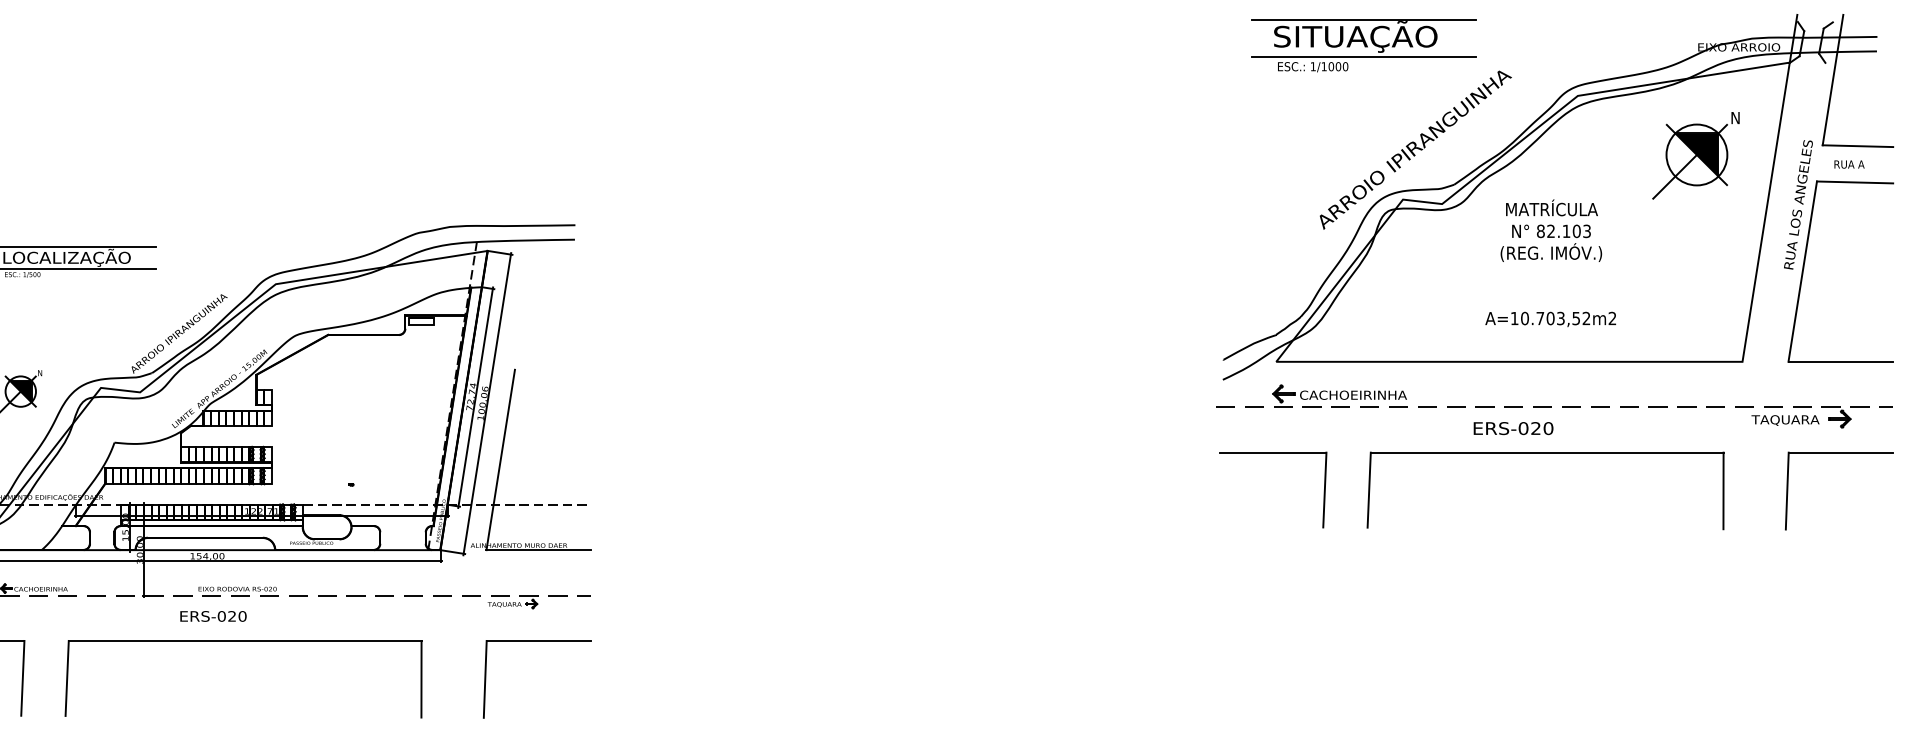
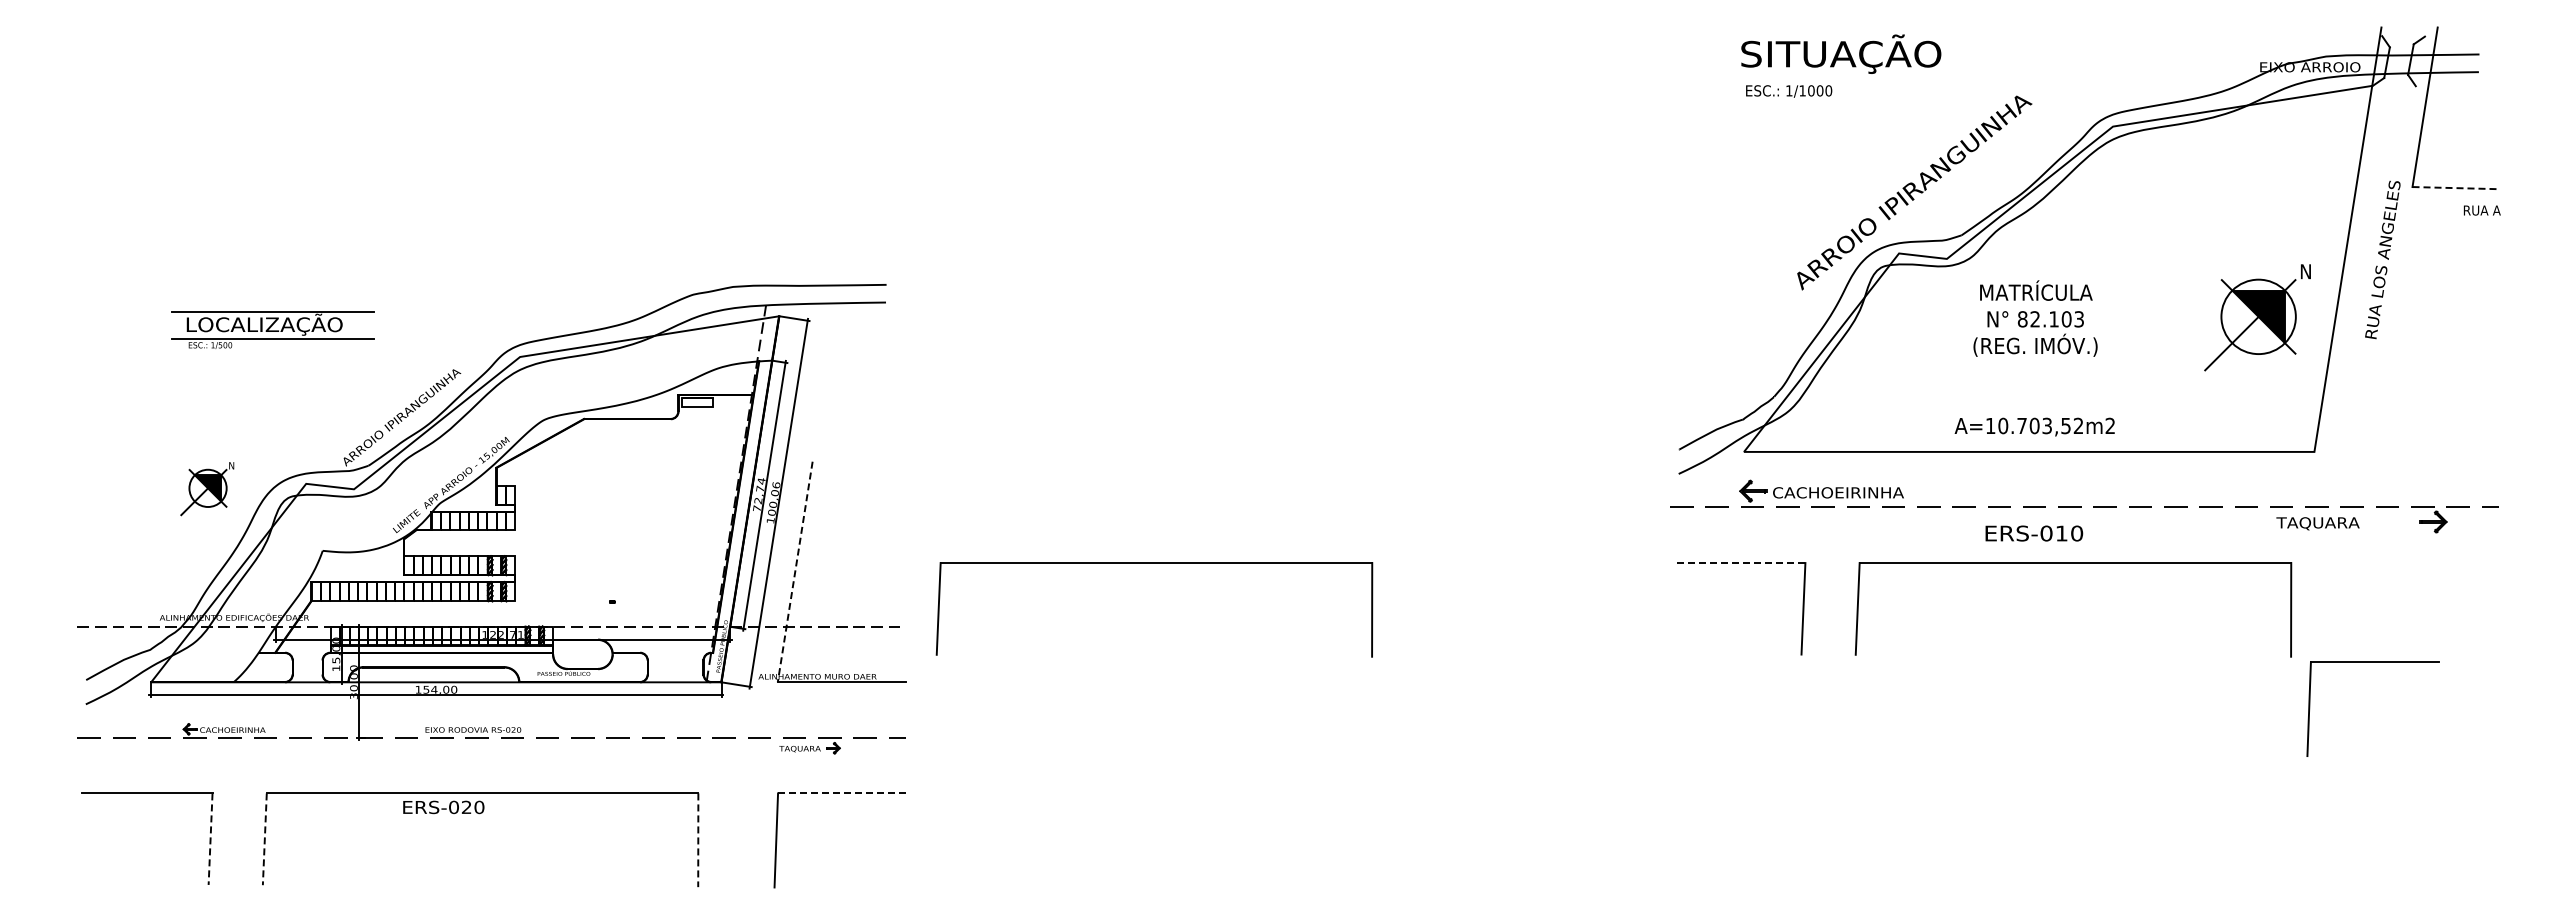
line: (1364, 19) -> (1851, 33), removed
line: (1364, 57) -> (1851, 79), removed
line: (1858, 146) -> (2456, 188), solid -> dashed
part: (1695, 155) -> (2257, 317), moved
text: (1848, 164) -> (2481, 210), moved
text: (1550, 263) -> (2034, 358), moved
part: (1804, 265) -> (2390, 334), removed
text: (1785, 420) -> (2317, 523), moved
text: (1535, 428) -> (2061, 533), ERS-020 -> ERS-010
part: (794, 453) -> (1154, 563), added
line: (1272, 453) -> (1739, 563), solid -> dashed
part: (1839, 453) -> (2372, 662), moved
line: (500, 460) -> (795, 572), solid -> dashed
text: (213, 616) -> (443, 807), moved
line: (538, 641) -> (841, 793), solid -> dashed
line: (22, 678) -> (210, 839), solid -> dashed
line: (66, 678) -> (264, 839), solid -> dashed
line: (421, 679) -> (698, 840), solid -> dashed

